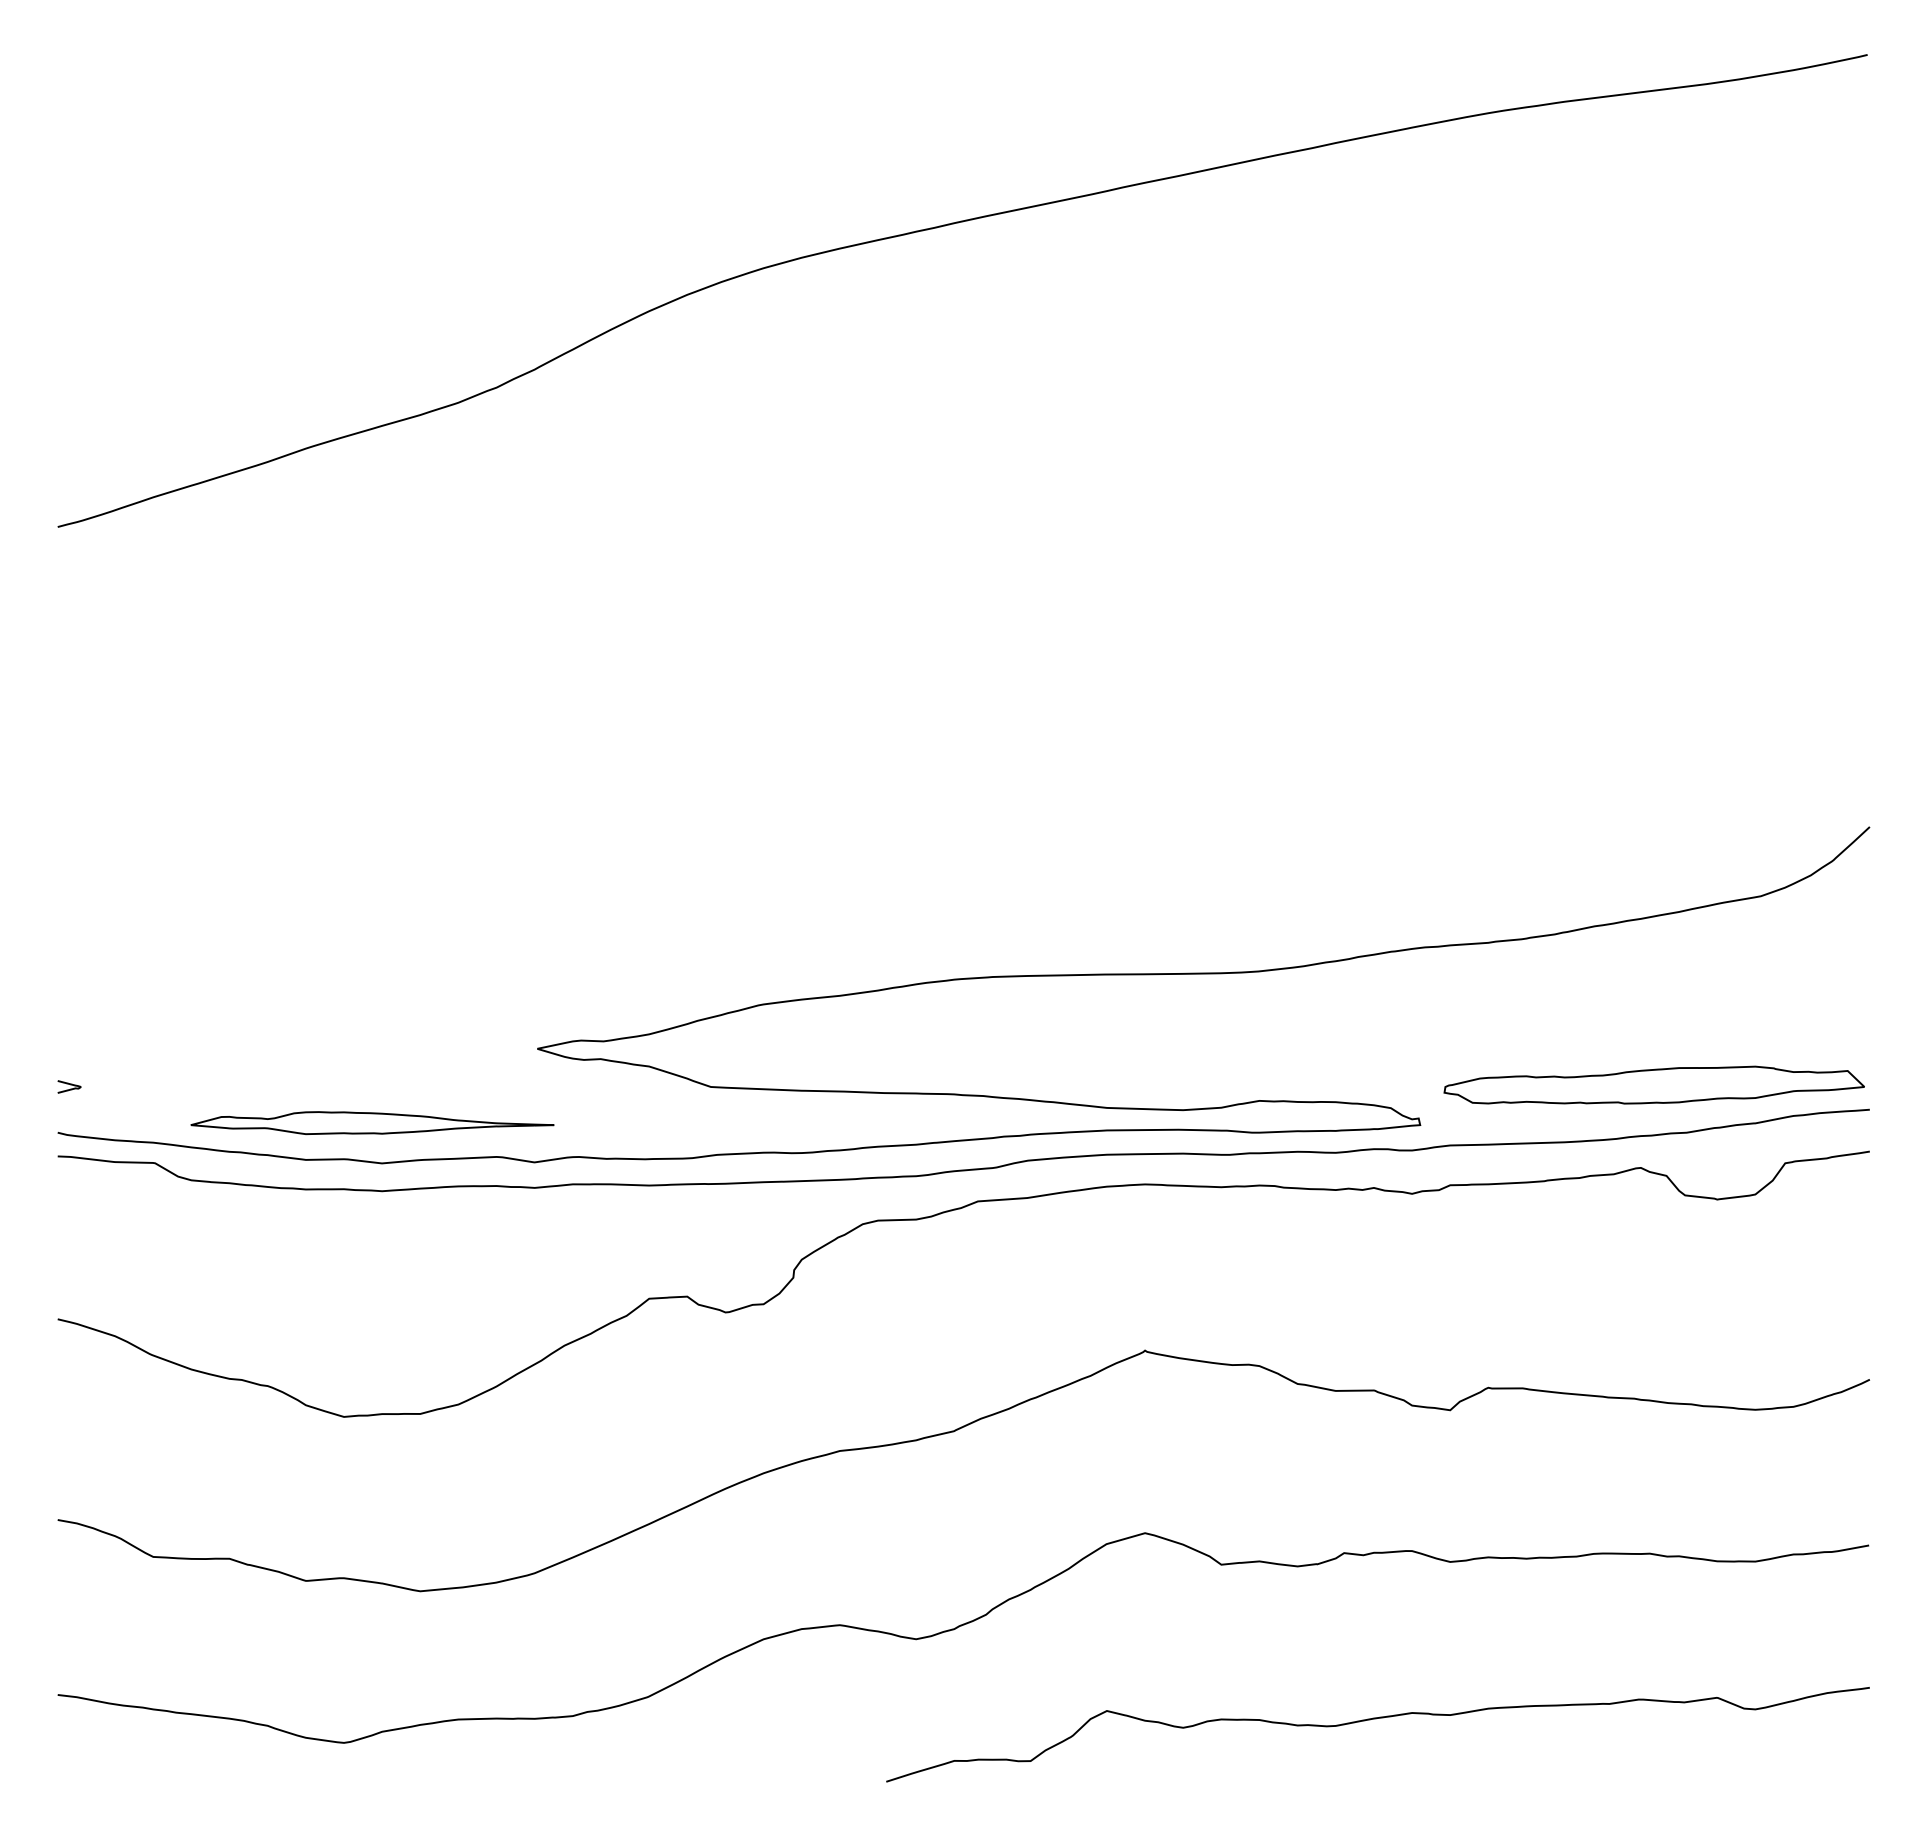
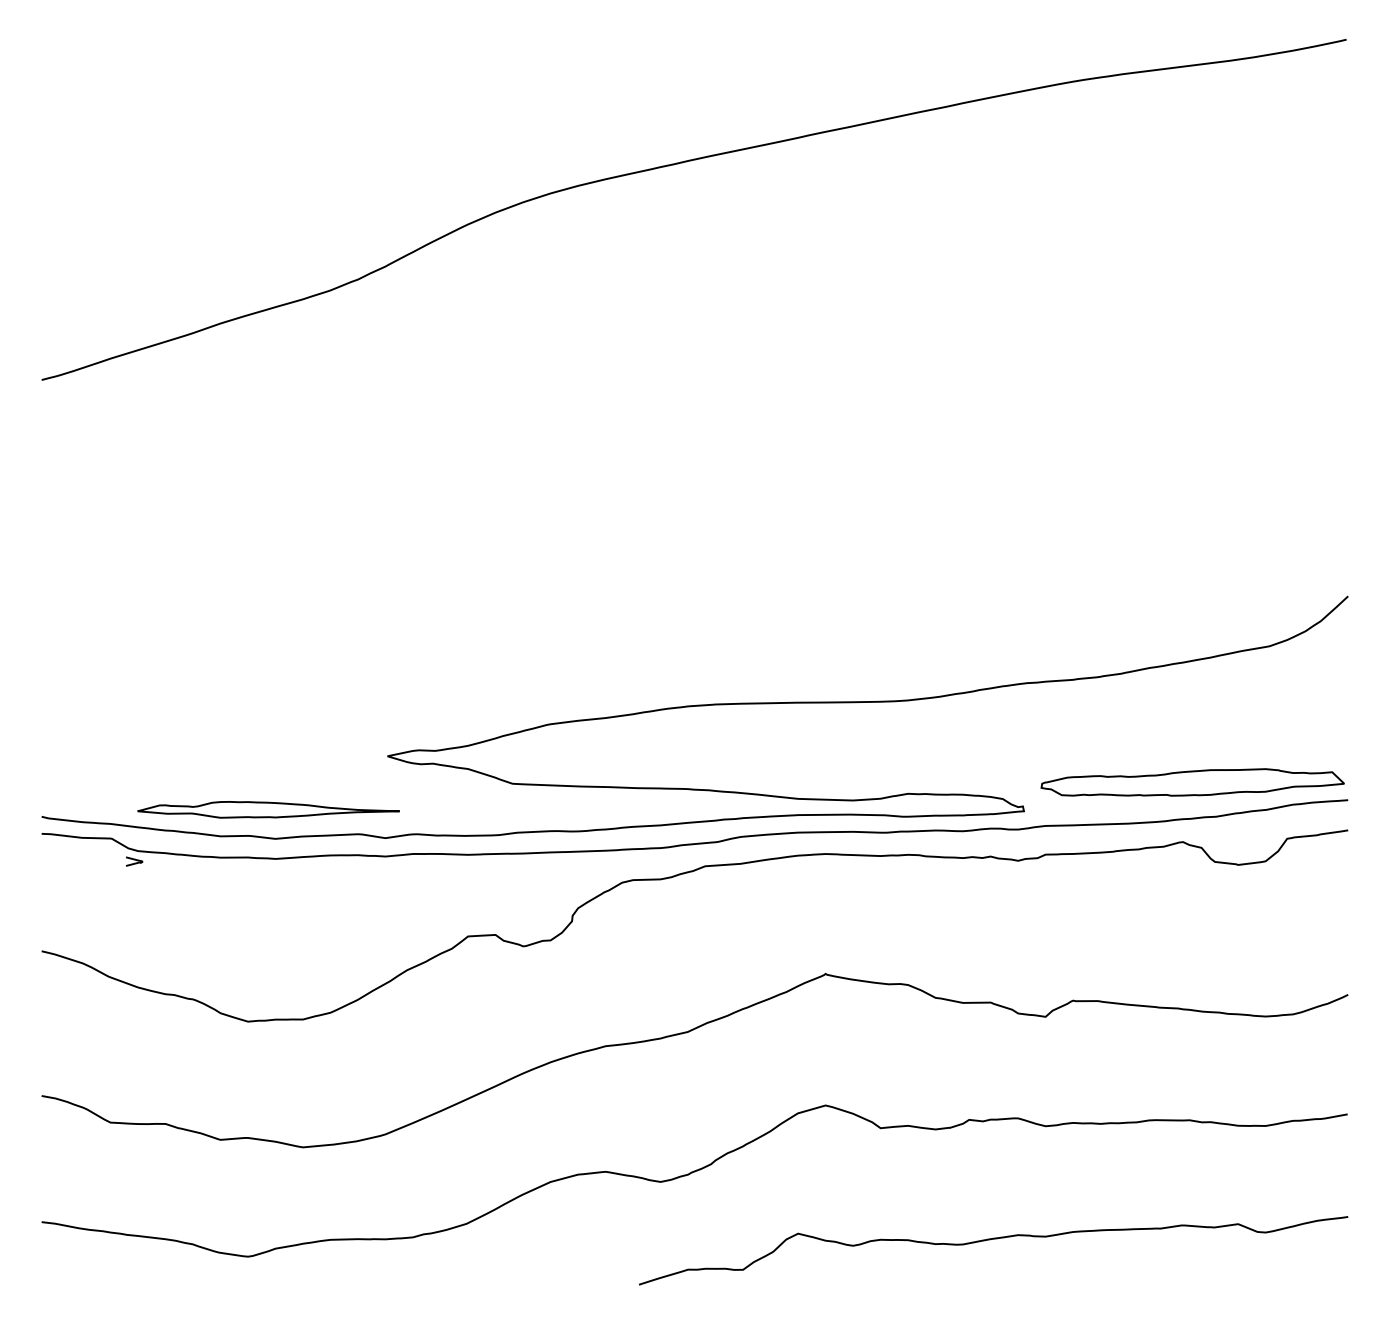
part: (69, 1086) -> (134, 861), moved

